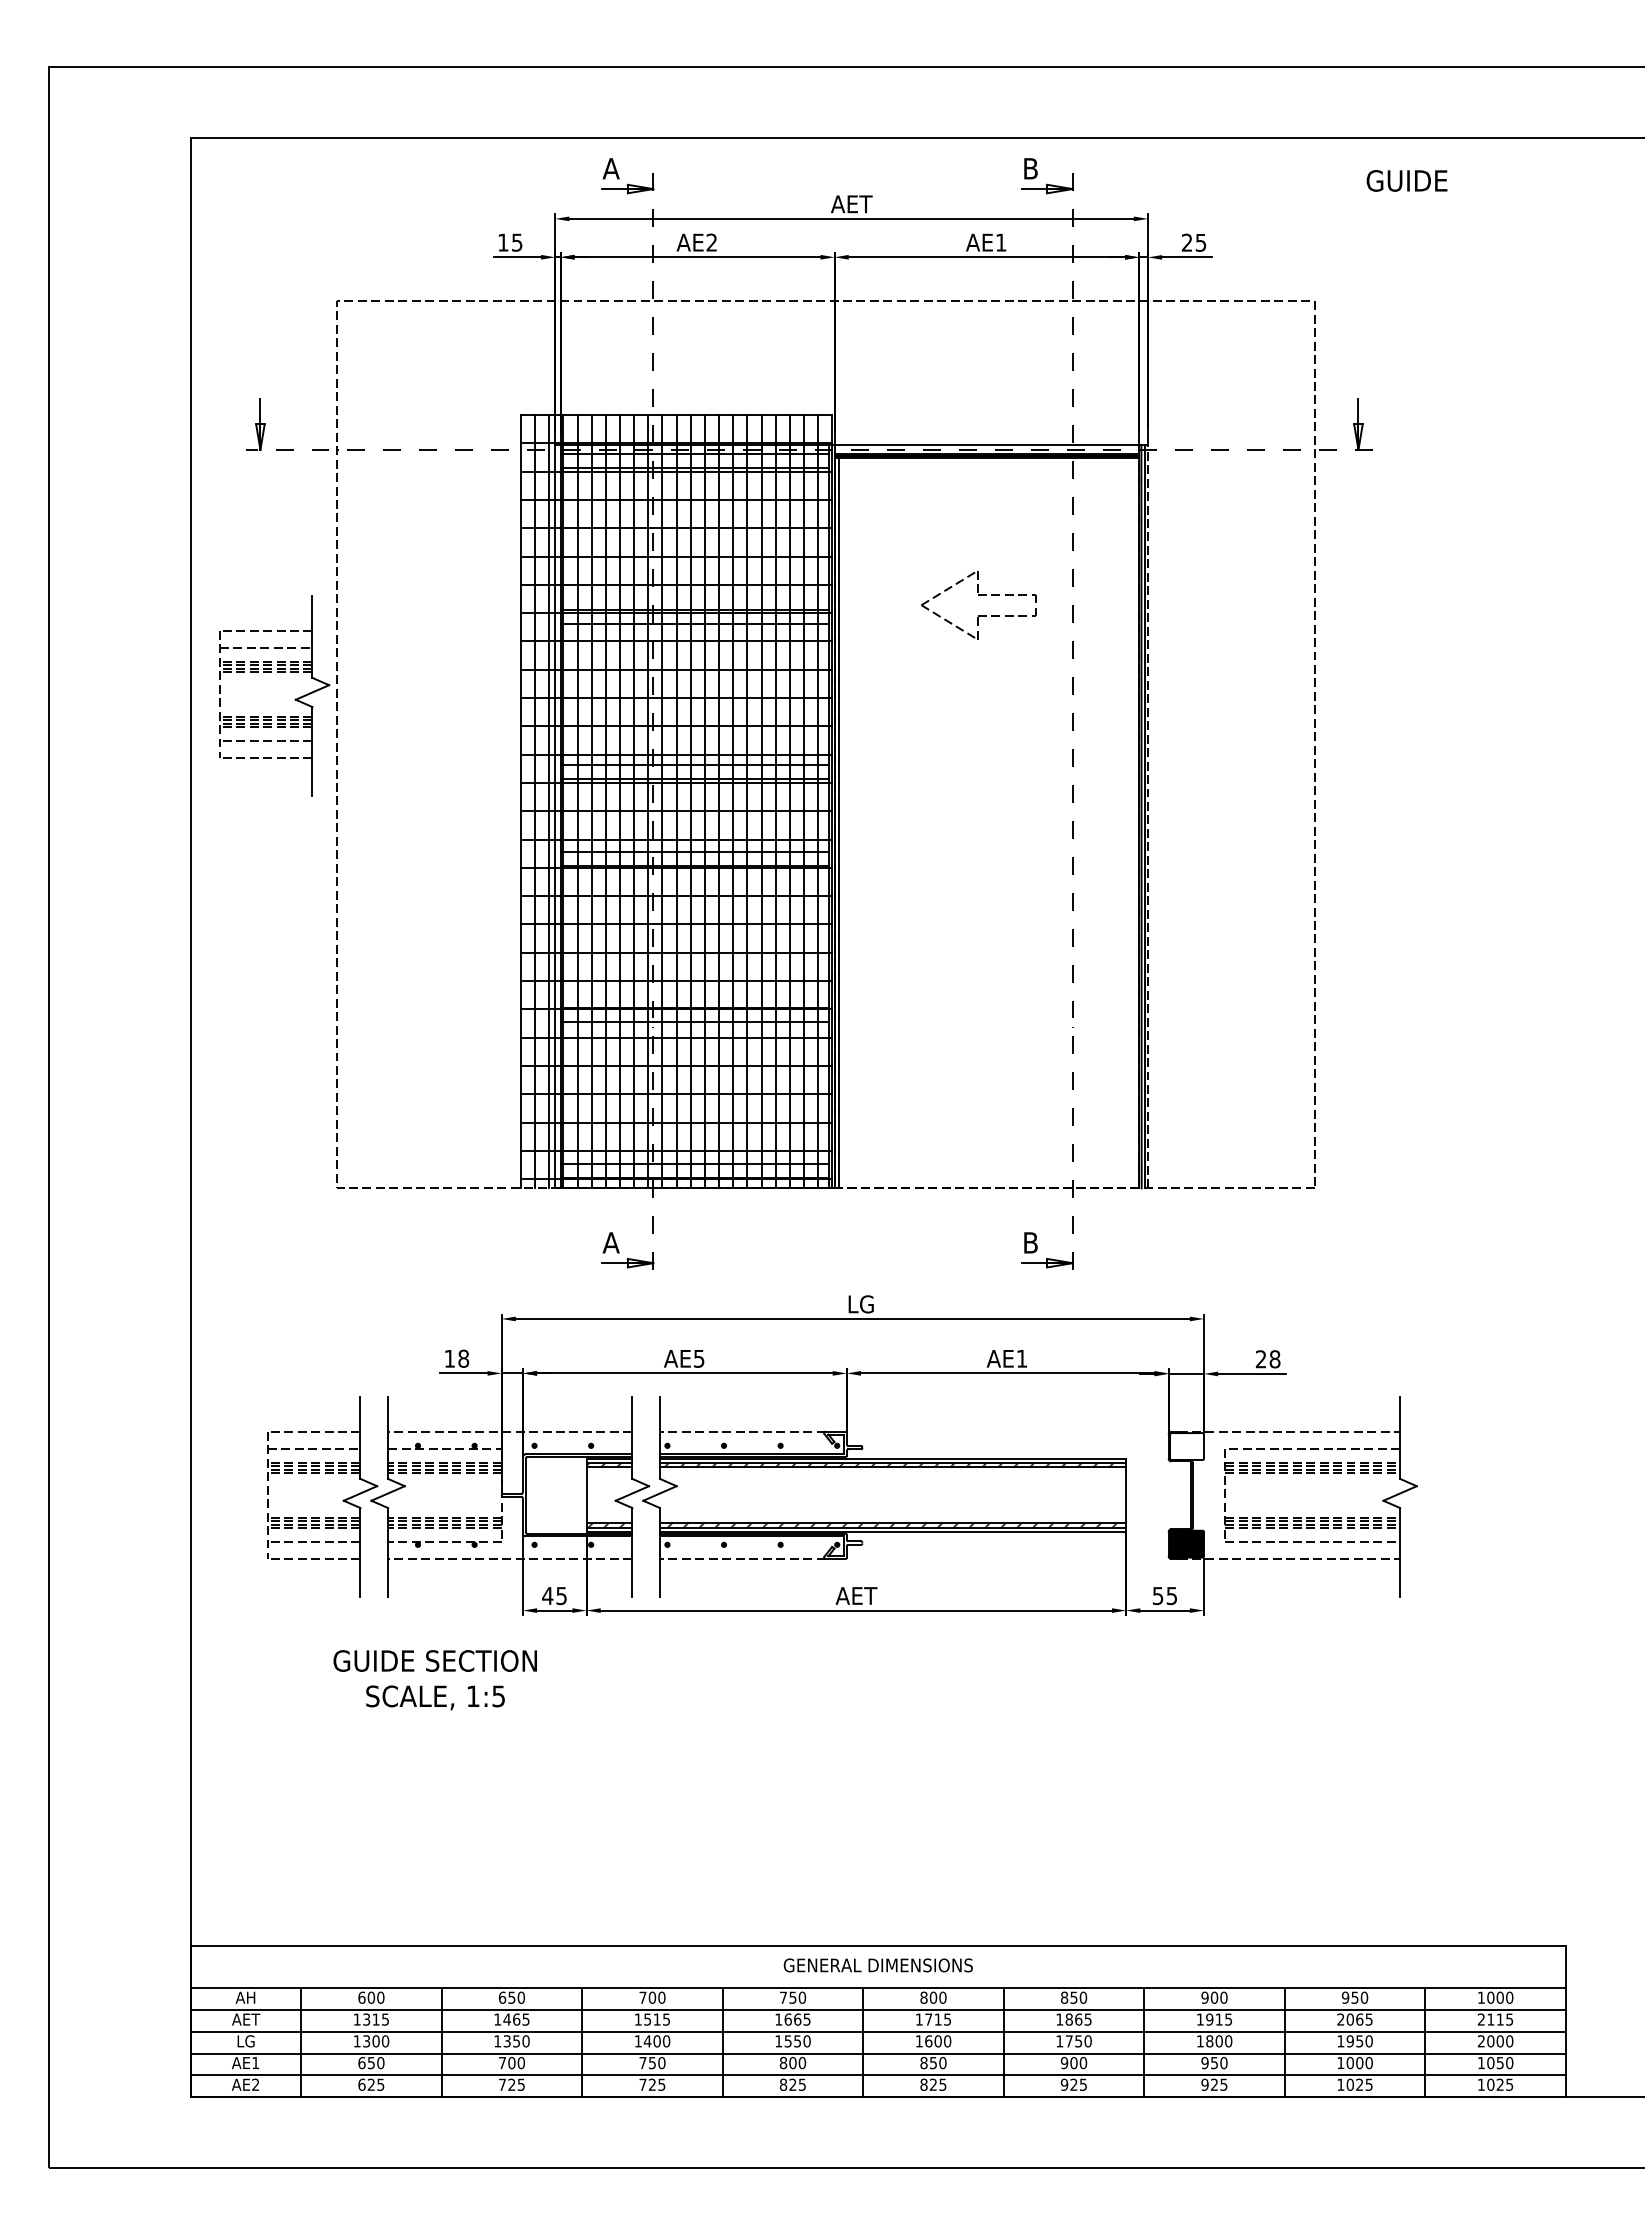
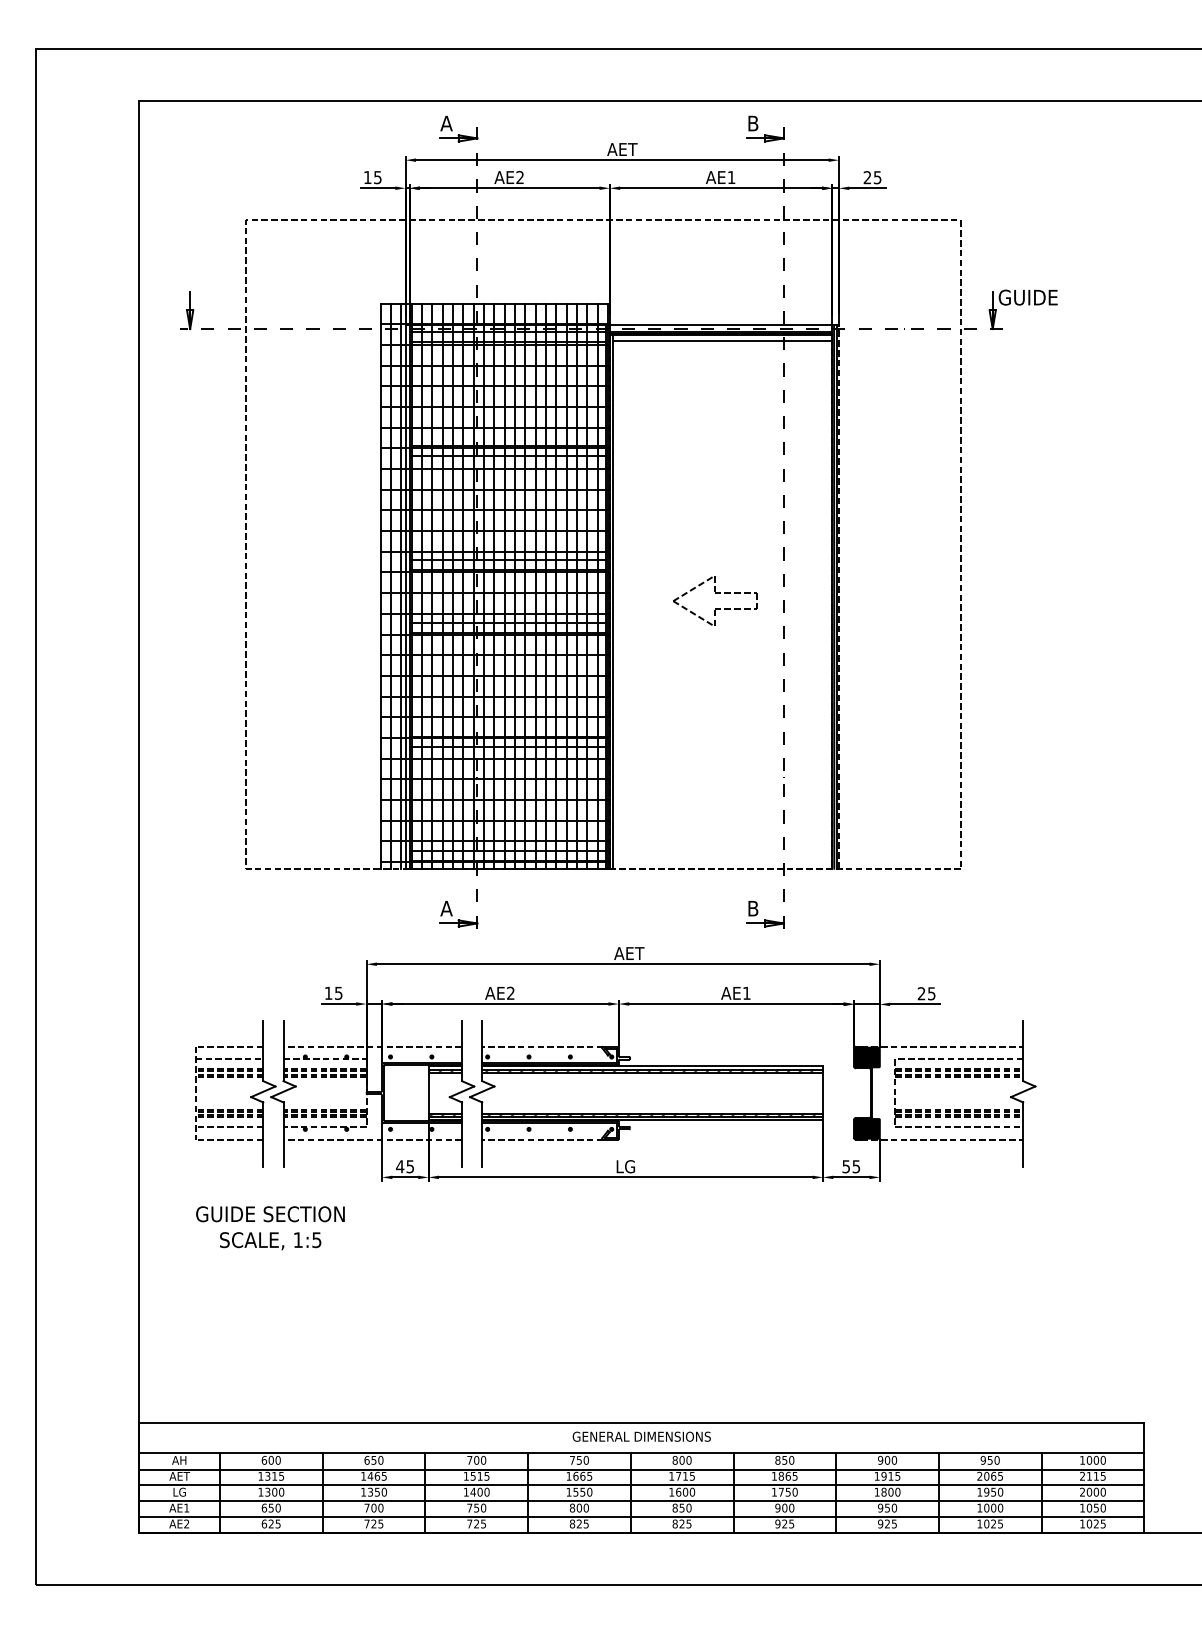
text: (1406, 180) -> (1027, 297), moved
line: (988, 466) -> (722, 341), added
part: (978, 595) -> (715, 594), moved
part: (294, 699) -> (215, 511), removed
text: (861, 1304) -> (629, 953), LG -> AET
text: (463, 1358) -> (338, 993), 18 -> 15
text: (699, 1358) -> (511, 993), AE5 -> AE2
text: (1274, 1359) -> (931, 993), 28 -> 25
fill: (1187, 1446) -> (867, 1057), added
text: (856, 1595) -> (625, 1166), AET -> LG
text: (434, 1680) -> (269, 1228), moved

